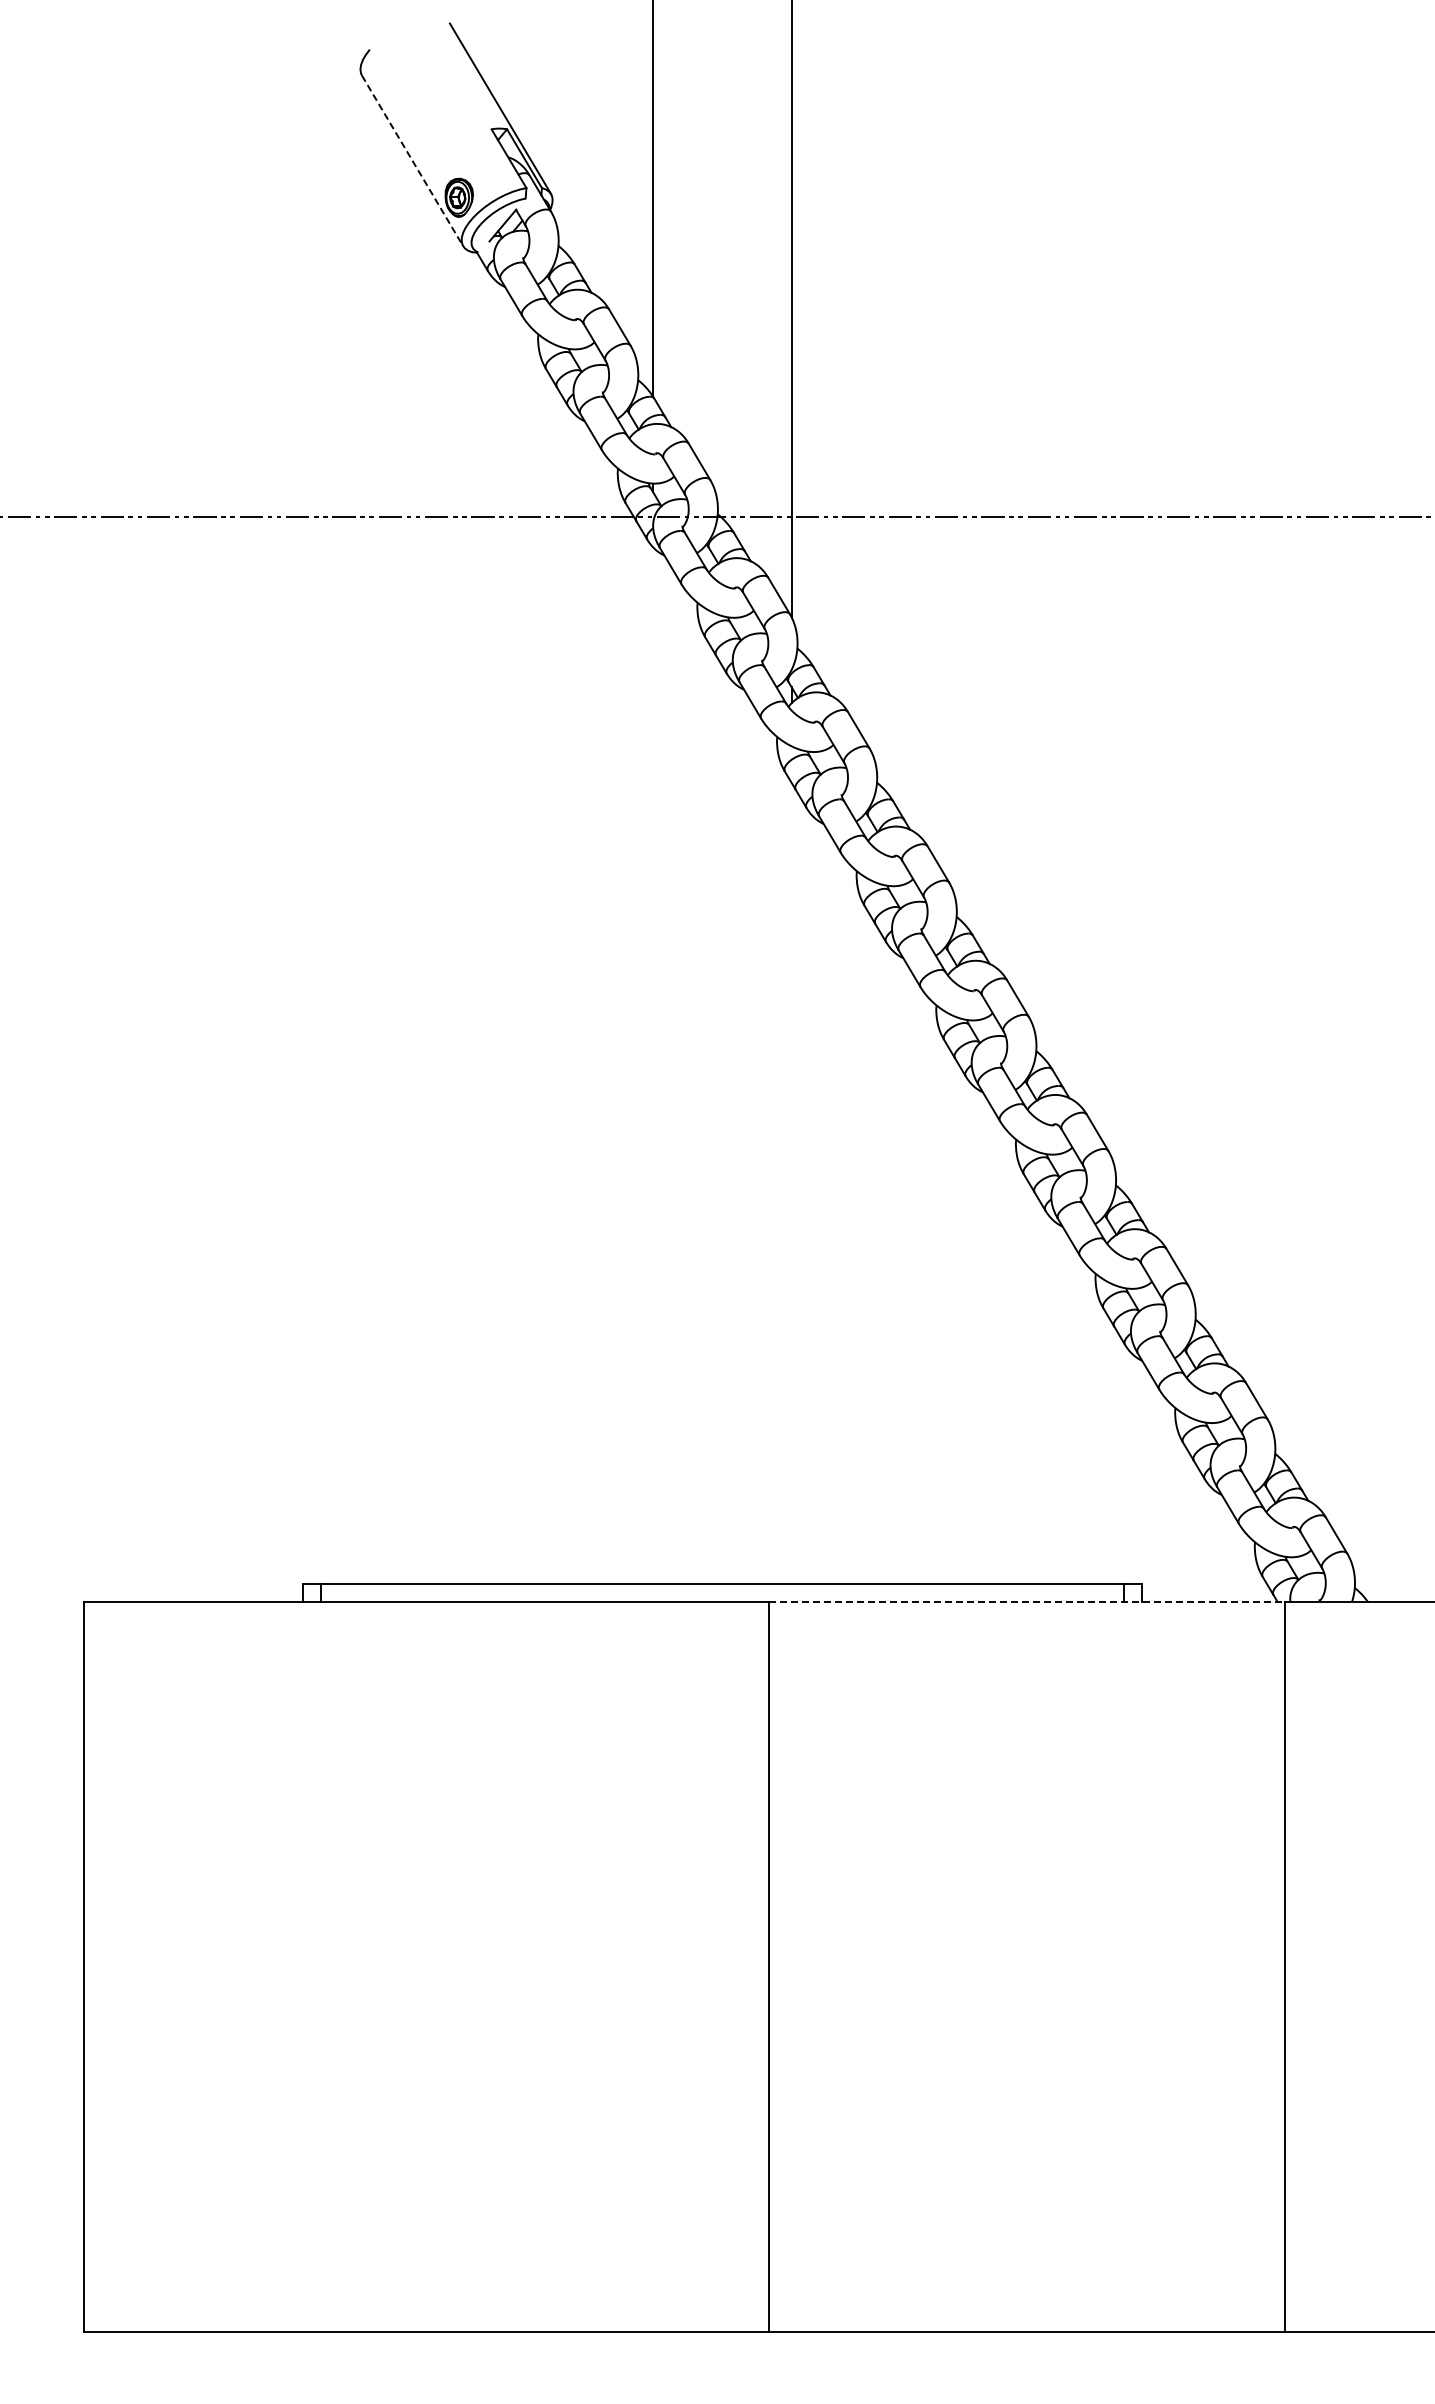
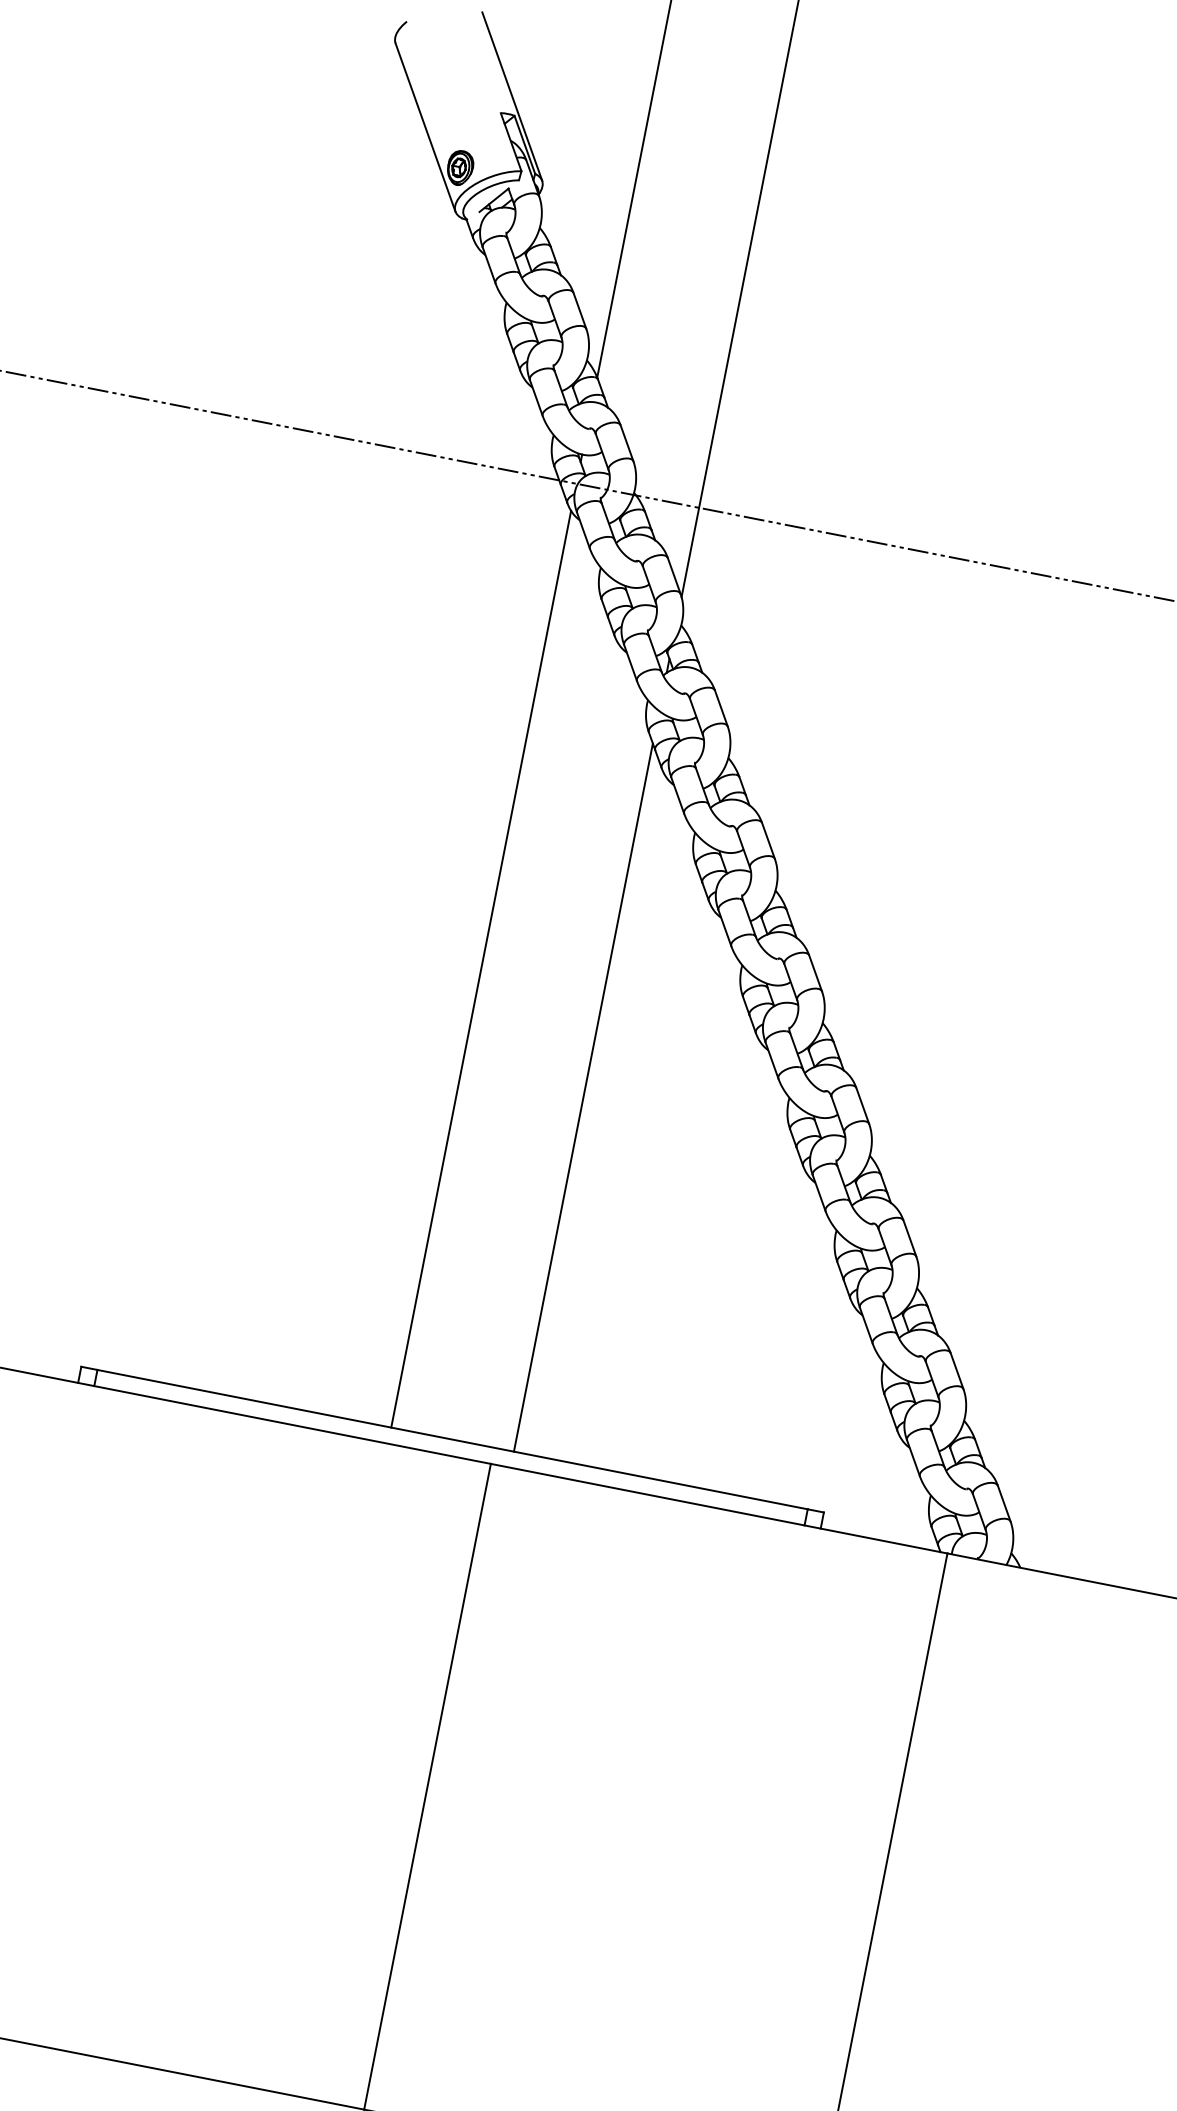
line: (412, 161) -> (425, 127), dashed -> solid
line: (653, 1065) -> (481, 969), added
line: (791, 1183) -> (583, 1097), added
line: (1027, 1601) -> (719, 1508), dashed -> solid

